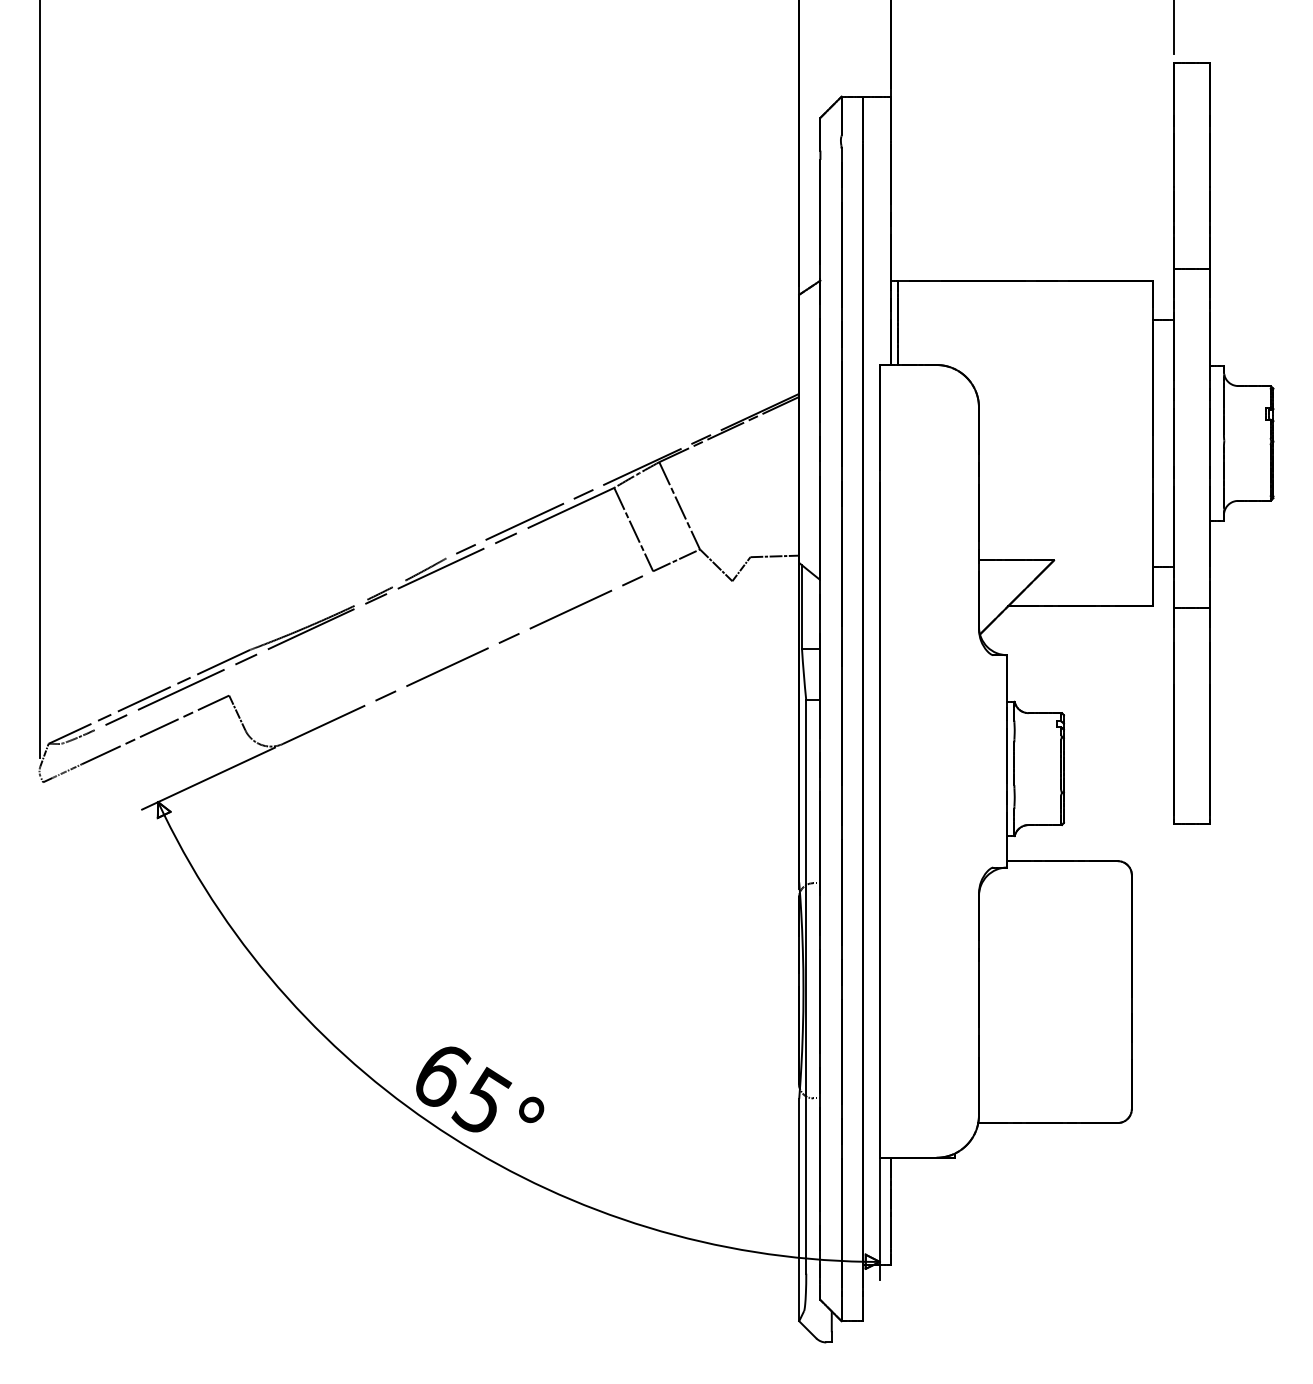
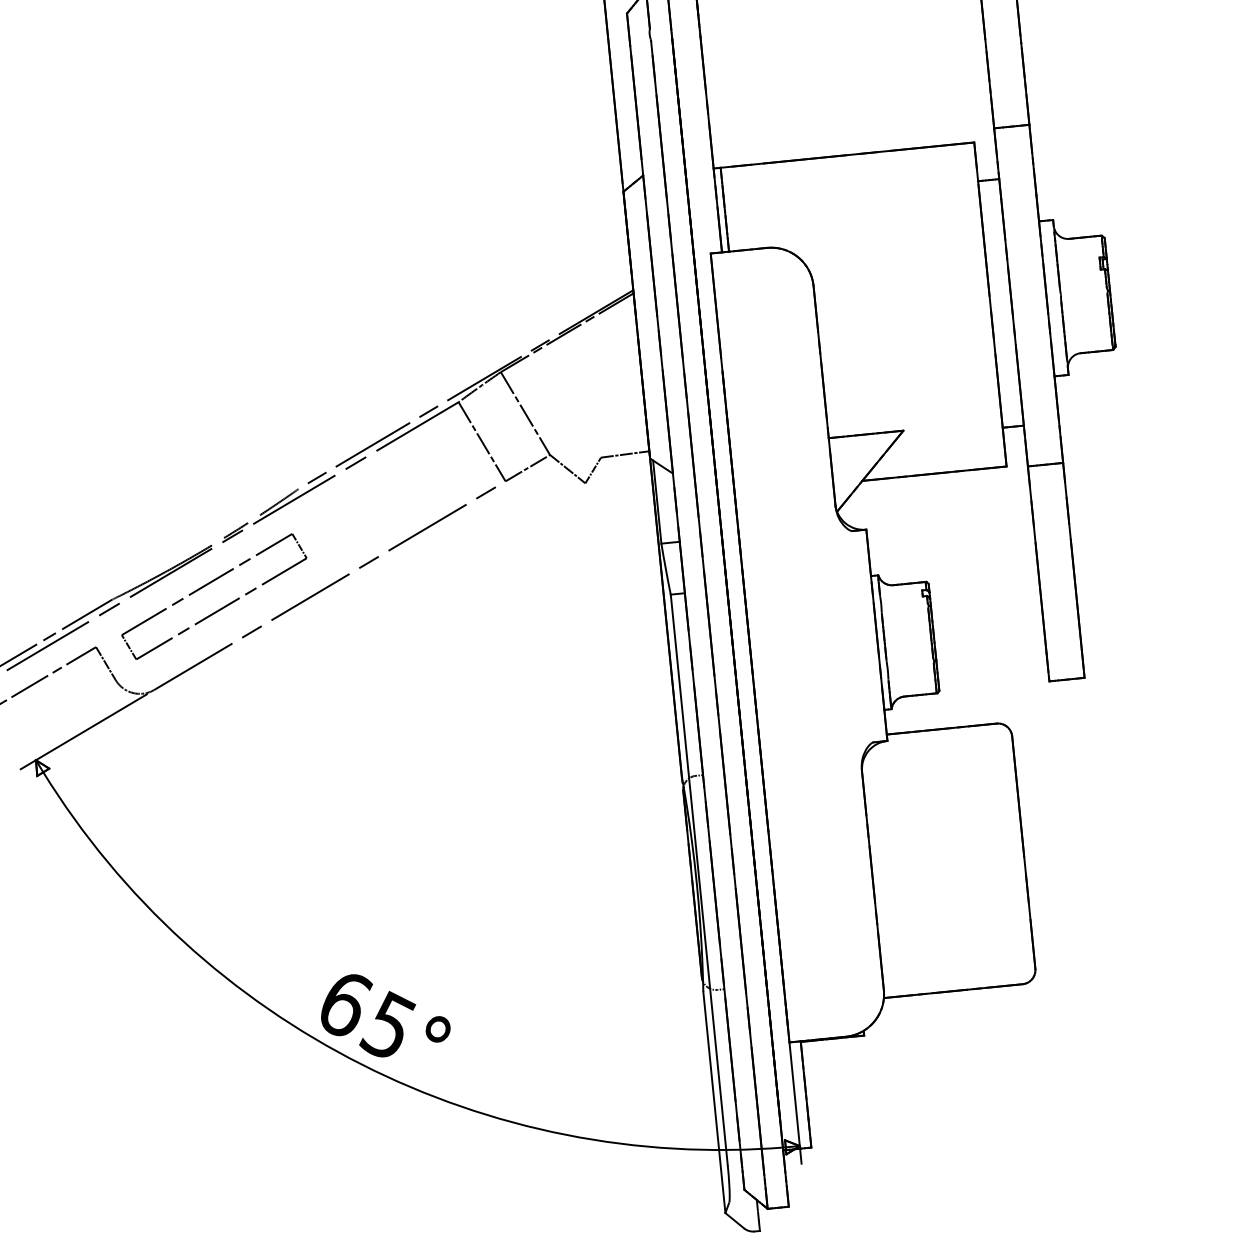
part: (348, 644) -> (209, 584), added

